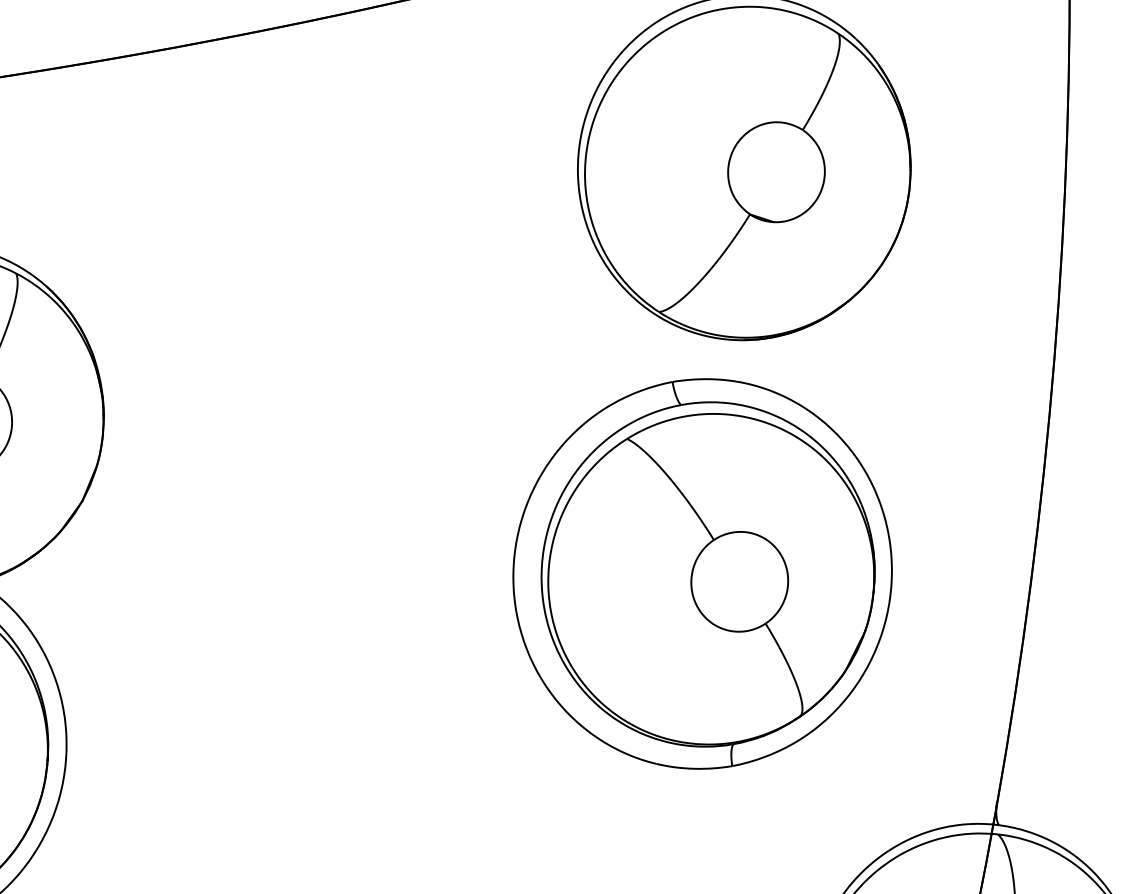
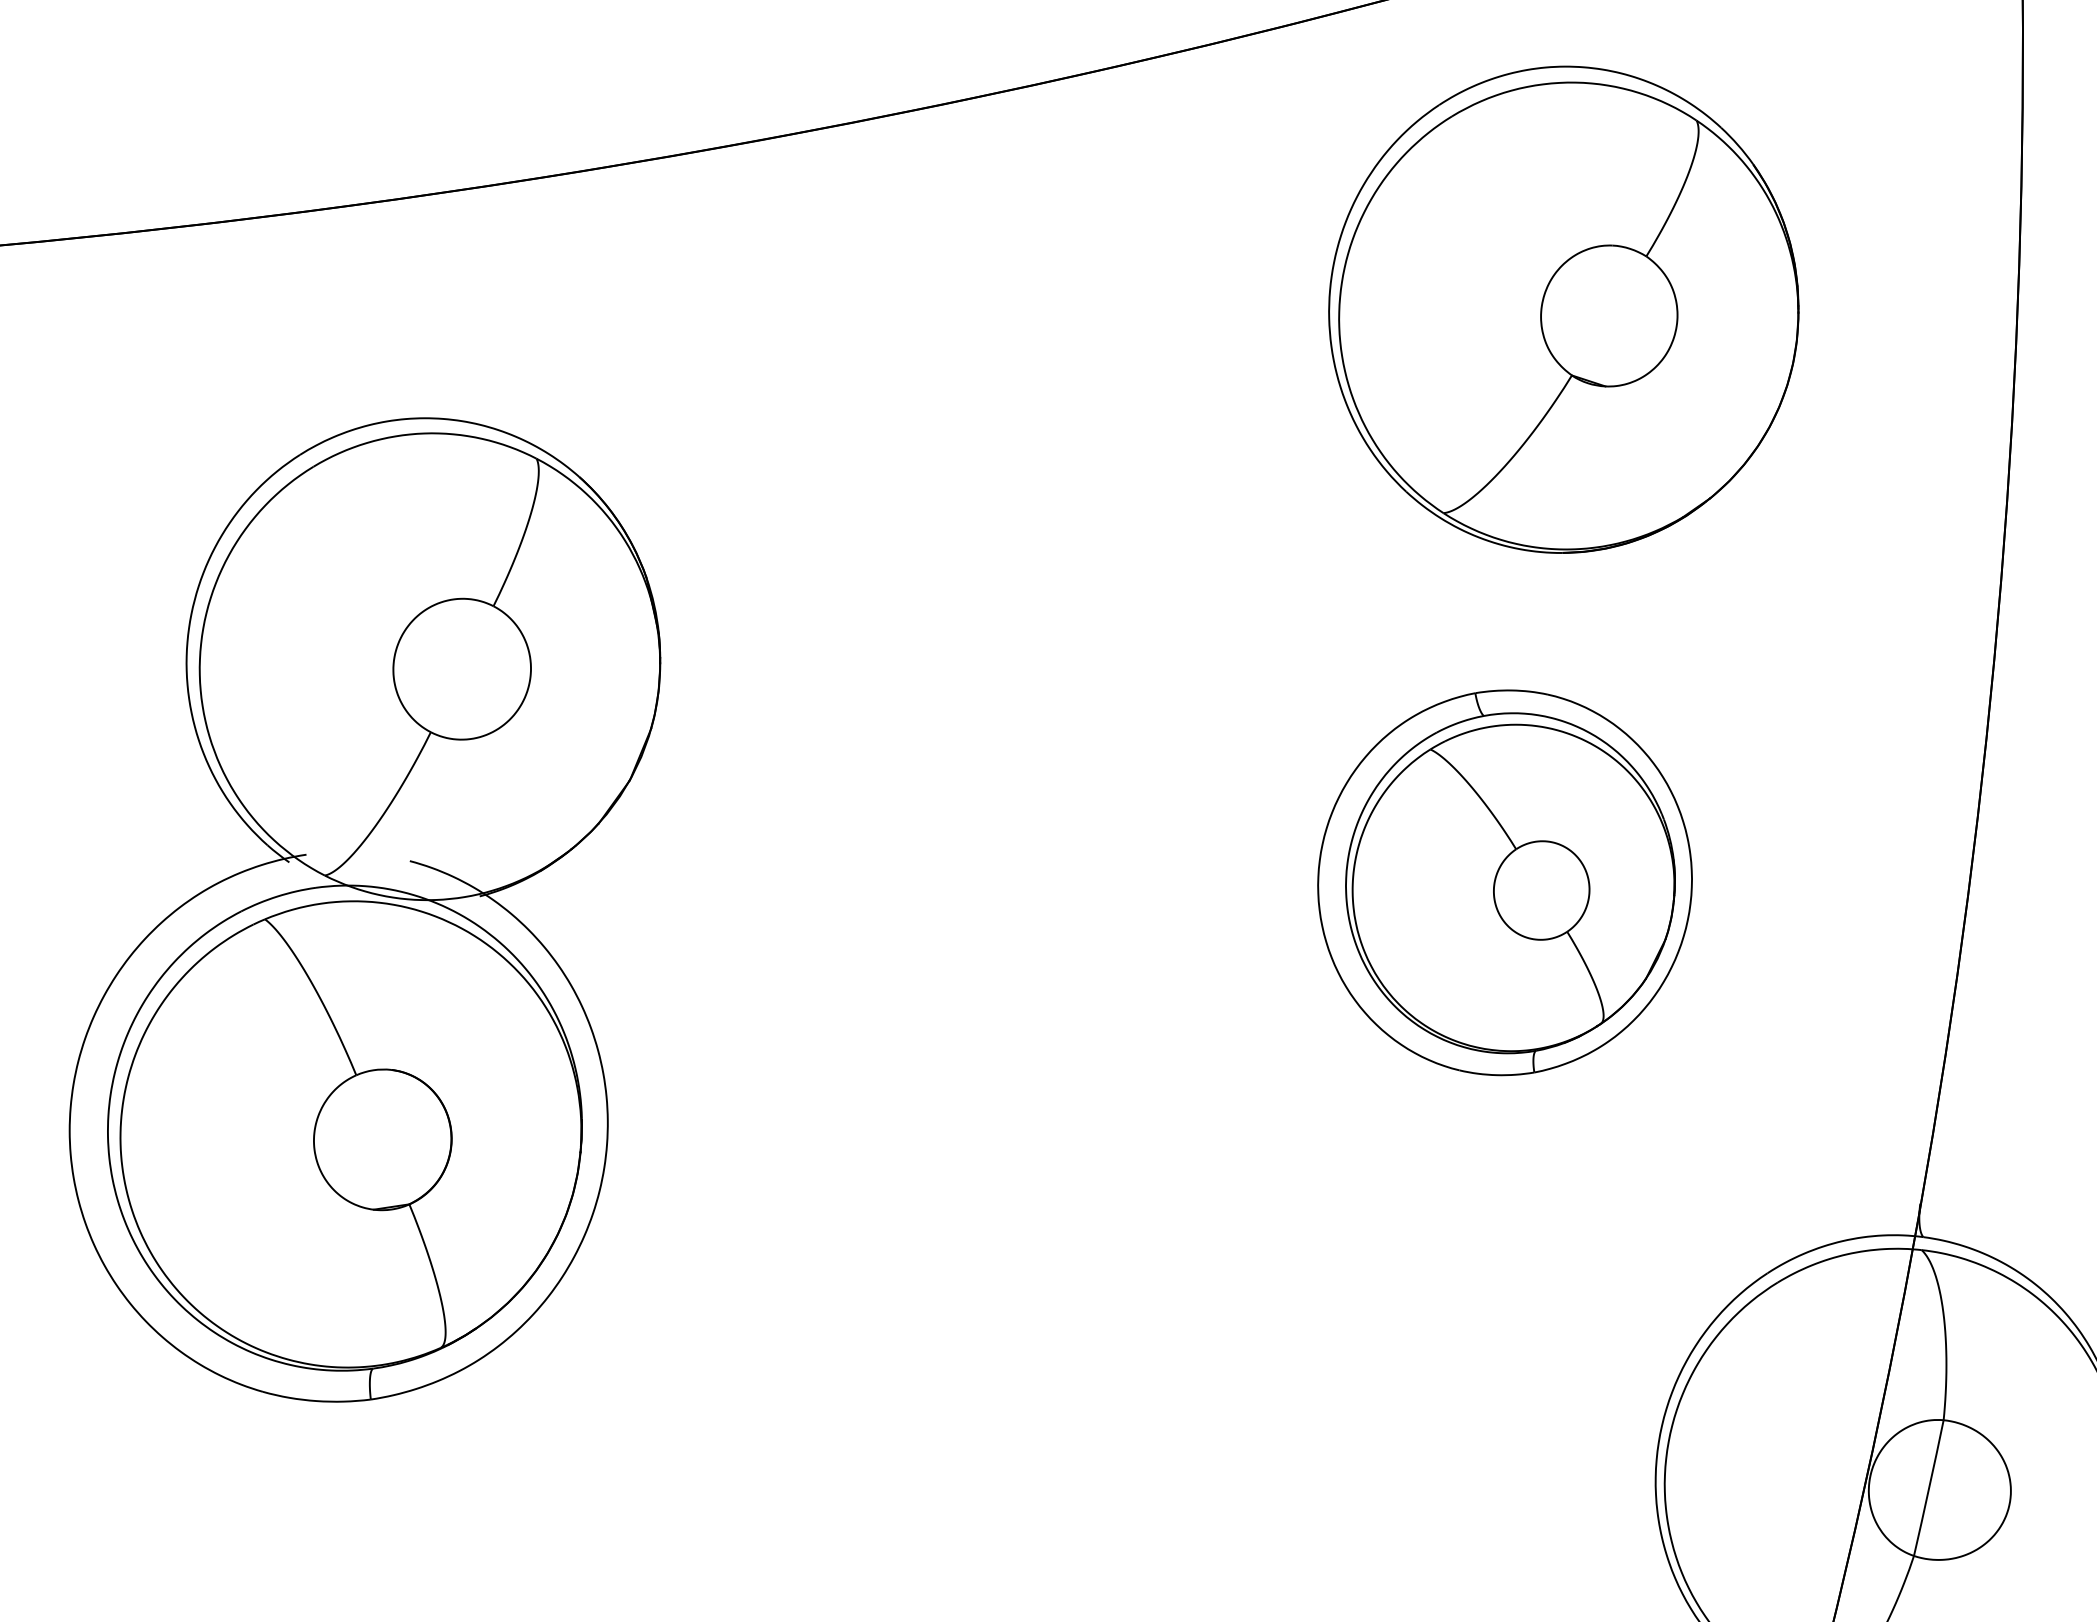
part: (702, 573) -> (1504, 882), size x0.7

